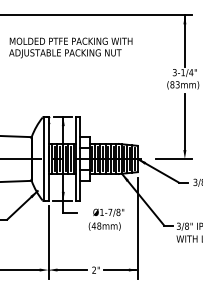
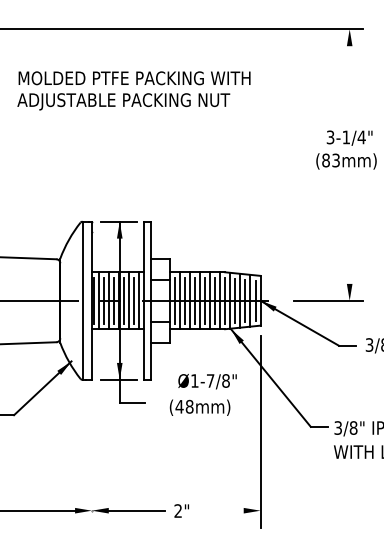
line: (184, 40) -> (348, 76), removed
line: (184, 121) -> (348, 229), removed
text: (106, 219) -> (203, 394), moved
line: (48, 242) -> (91, 458), removed
line: (119, 270) -> (226, 511), removed

